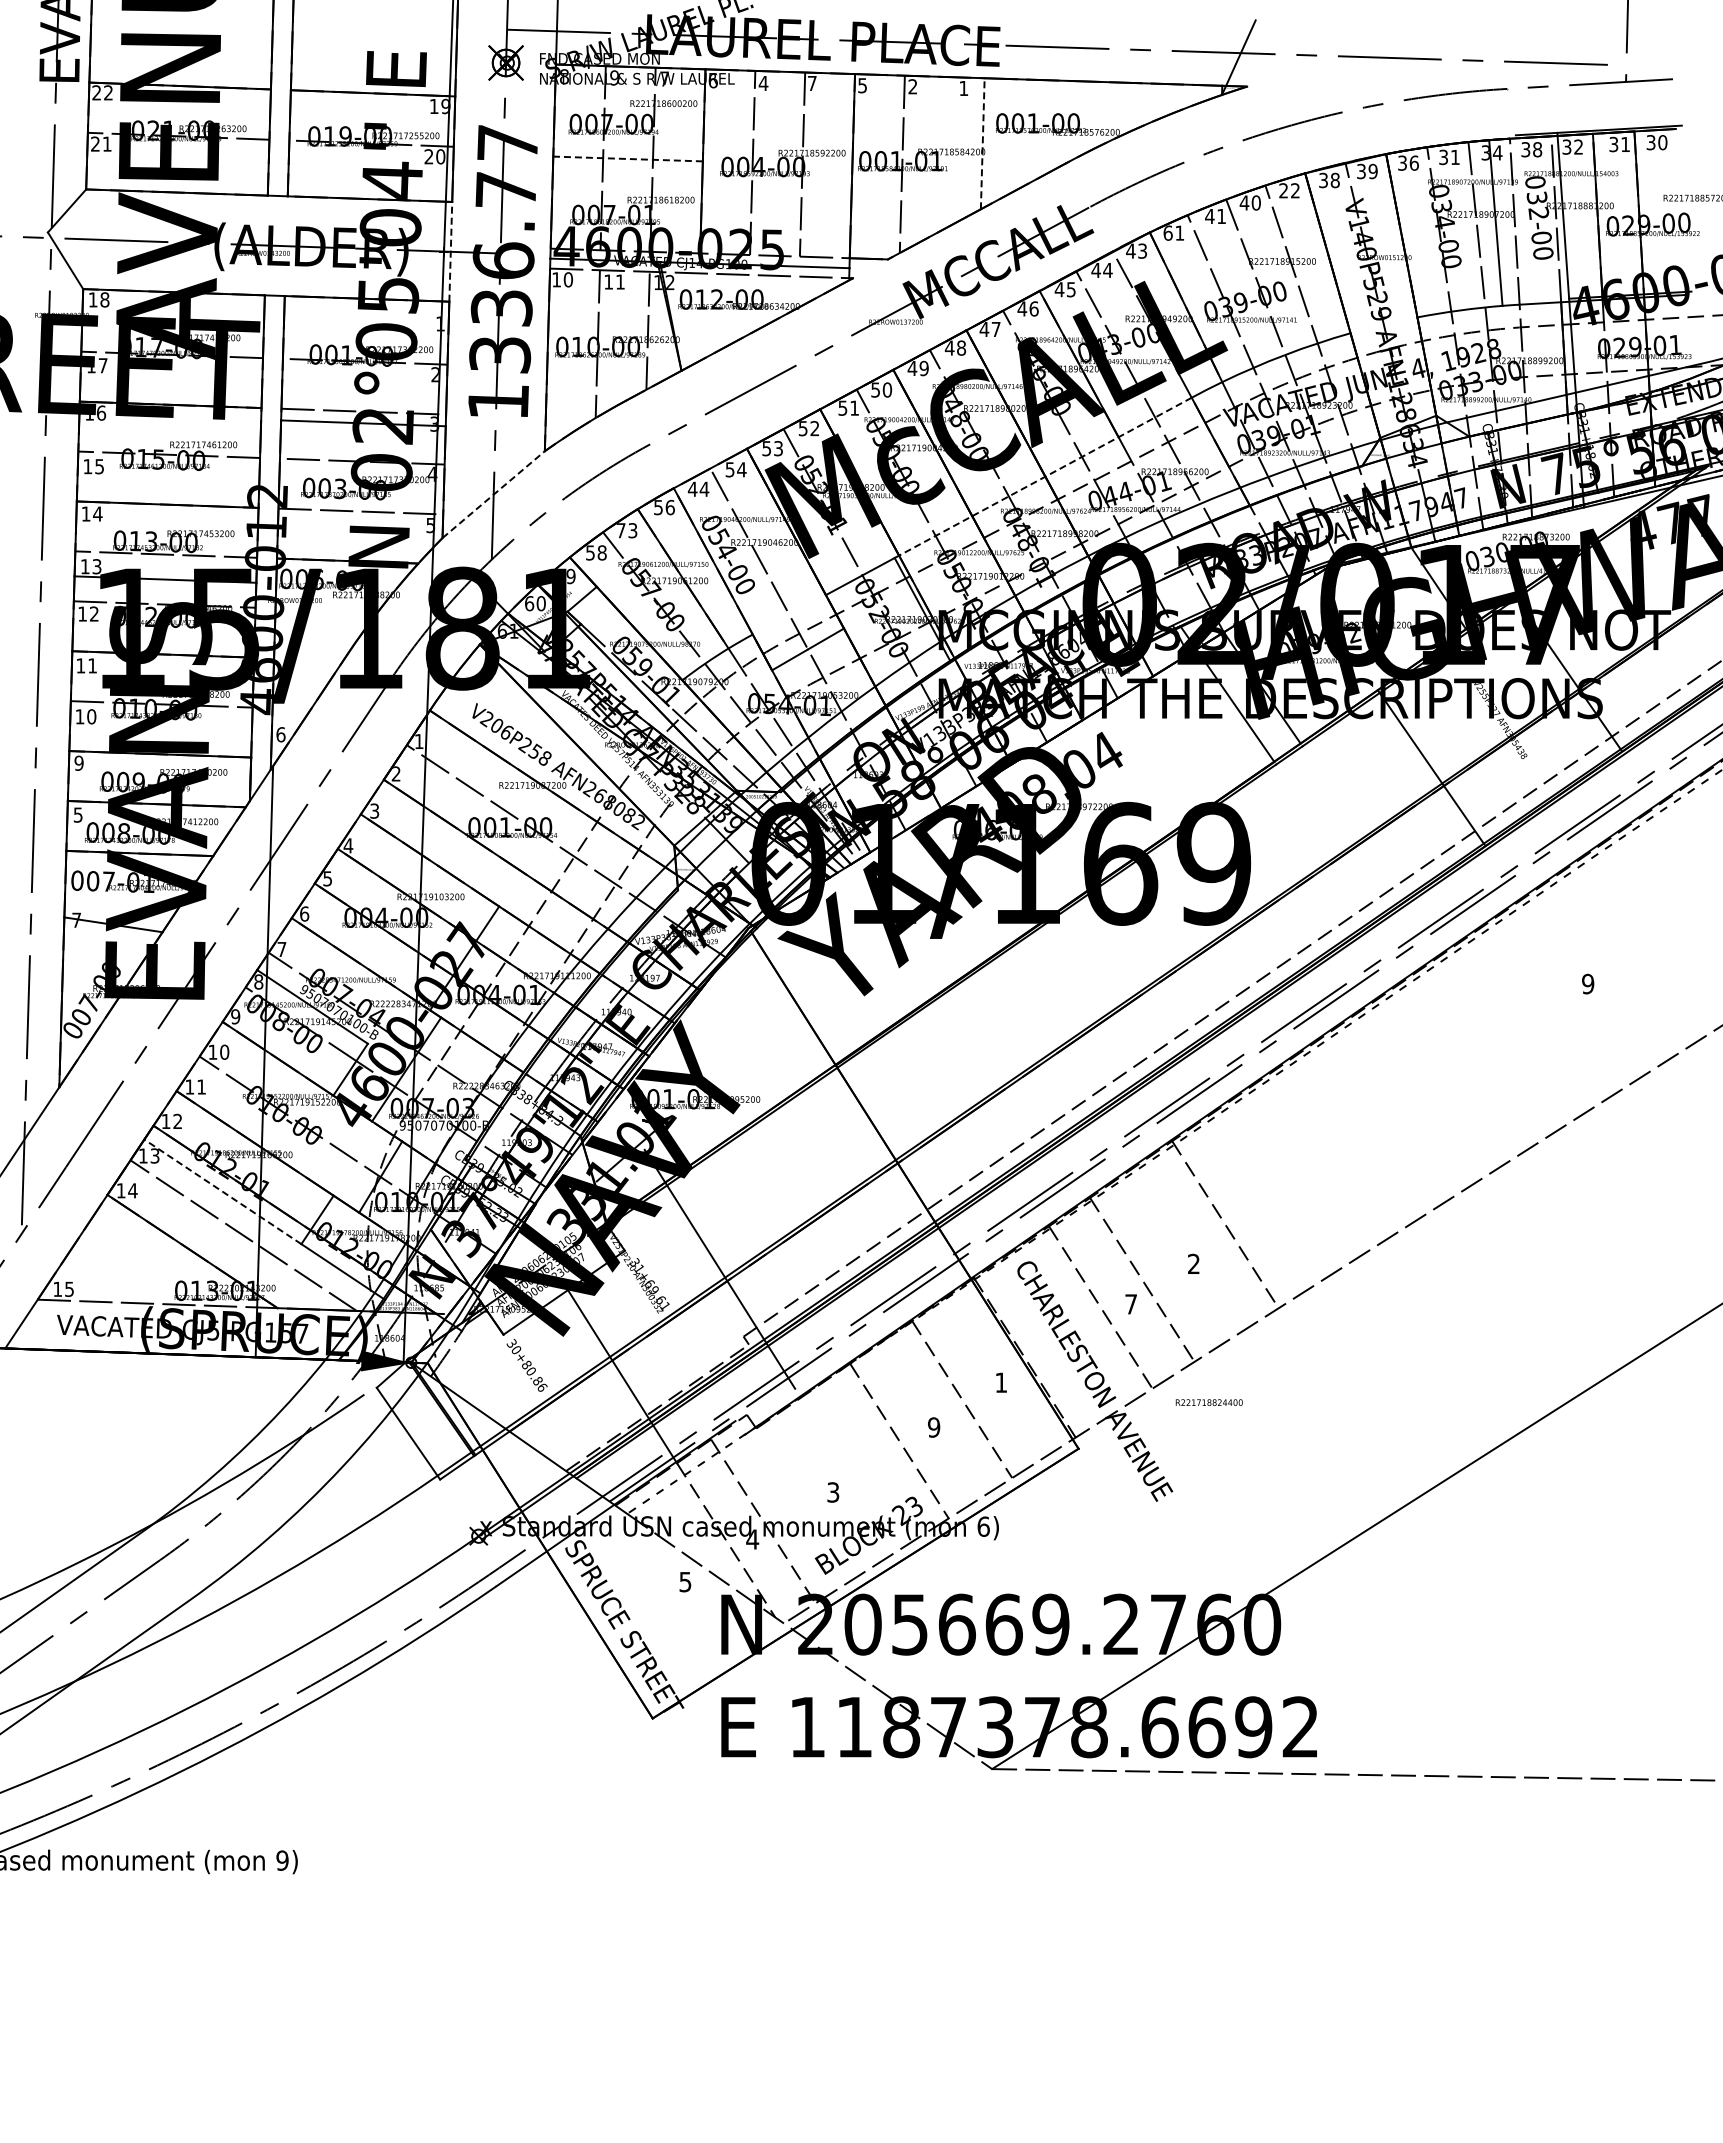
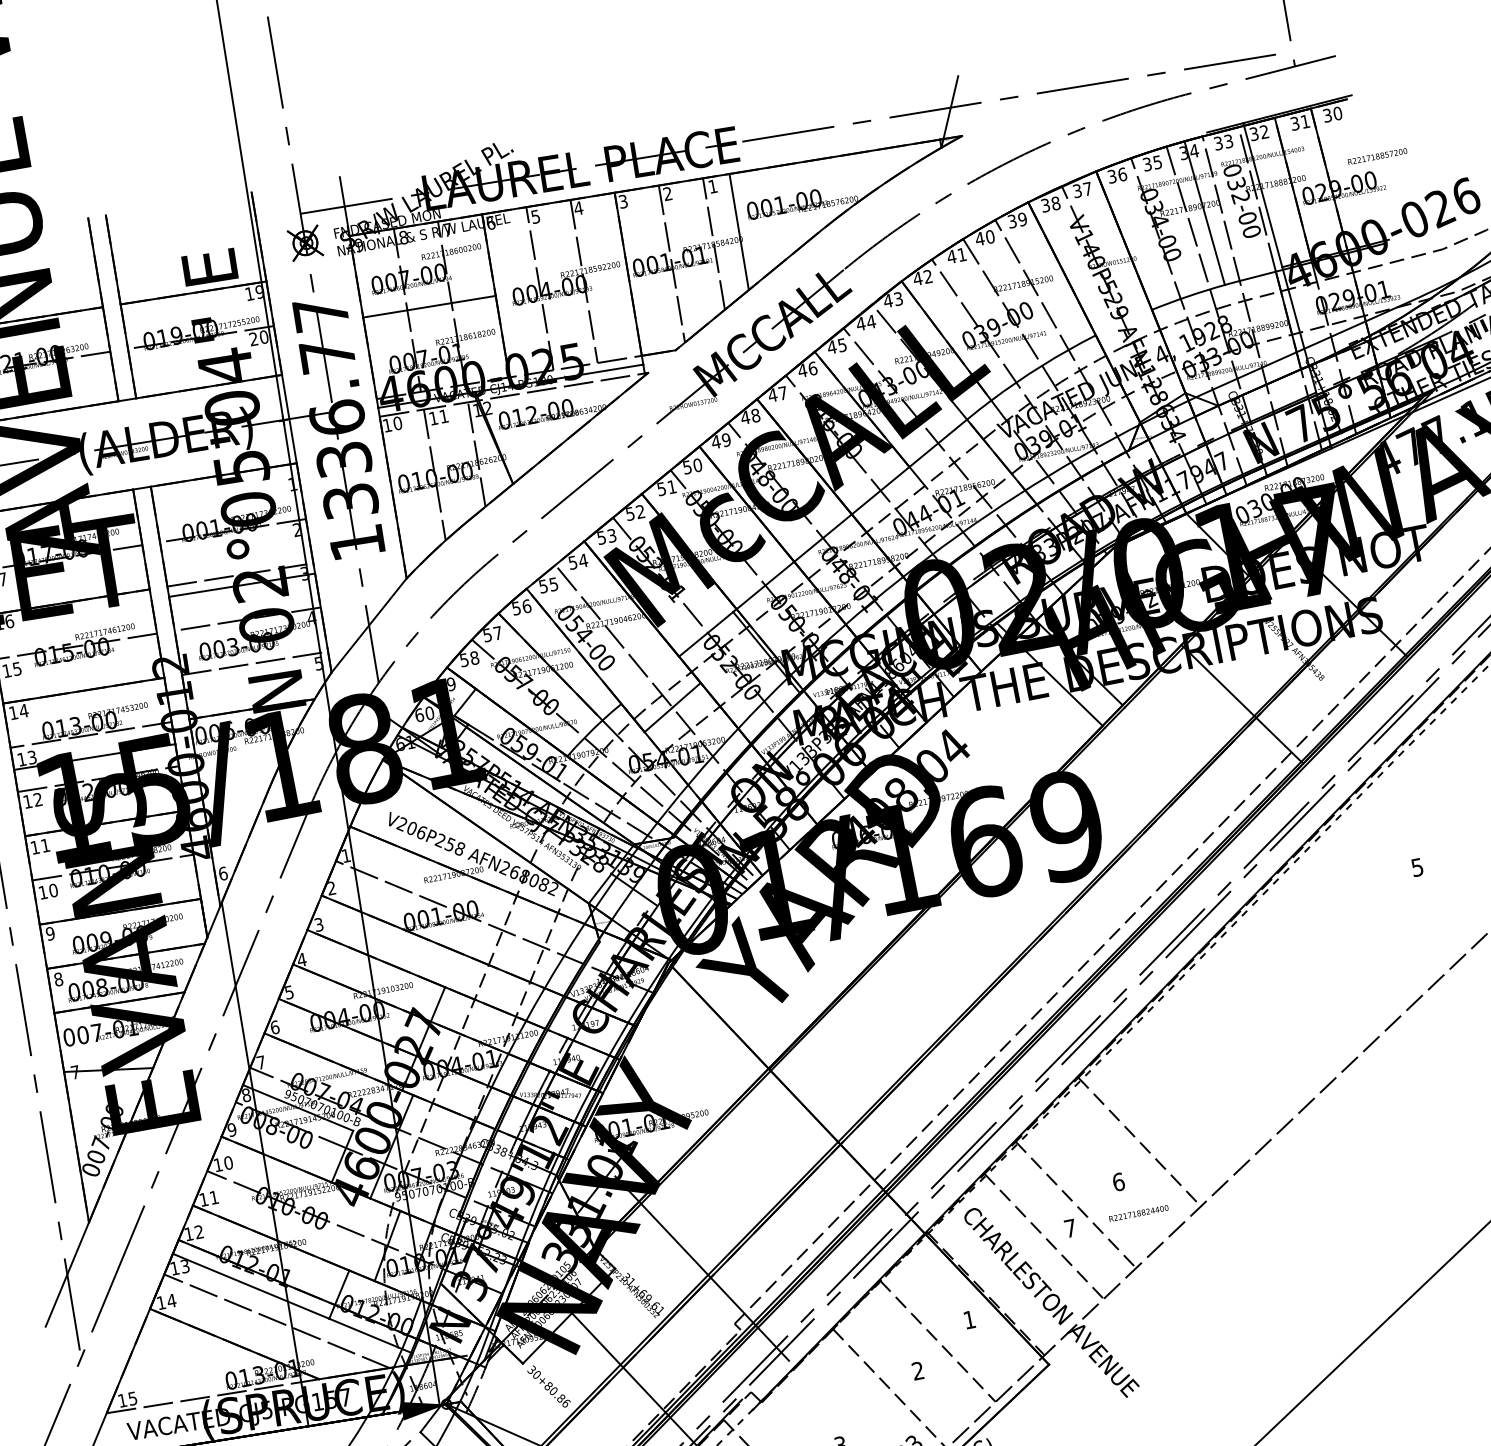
text: (564, 76) -> (359, 245), 8 -> 9
text: (614, 77) -> (403, 237), 9 -> 8
text: (763, 83) -> (535, 216), 4 -> 5
text: (812, 83) -> (578, 208), 7 -> 4
text: (862, 85) -> (623, 201), 5 -> 3
line: (982, 143) -> (738, 231), dashed -> solid
text: (1537, 149) -> (1228, 141), 38 -> 33
line: (952, 151) -> (713, 244), added
text: (1455, 157) -> (1157, 162), 31 -> 35
line: (628, 159) -> (429, 307), dashed -> solid
text: (1372, 171) -> (1087, 189), 39 -> 37
text: (1289, 190) -> (1017, 220), 22 -> 39
text: (1173, 232) -> (922, 277), 61 -> 42
line: (450, 251) -> (289, 418), dashed -> solid
line: (1043, 477) -> (850, 515), dashed -> solid
text: (698, 489) -> (548, 585), 44 -> 55
line: (494, 494) -> (369, 625), dashed -> solid
text: (626, 530) -> (492, 634), 73 -> 57
text: (77, 814) -> (57, 979), 5 -> 8
text: (1588, 983) -> (1417, 866), 9 -> 5
line: (222, 1191) -> (250, 1286), dashed -> solid
text: (1194, 1263) -> (1119, 1181), 2 -> 6
text: (1208, 1402) -> (1138, 1213), moved
text: (934, 1427) -> (918, 1370), 9 -> 2

